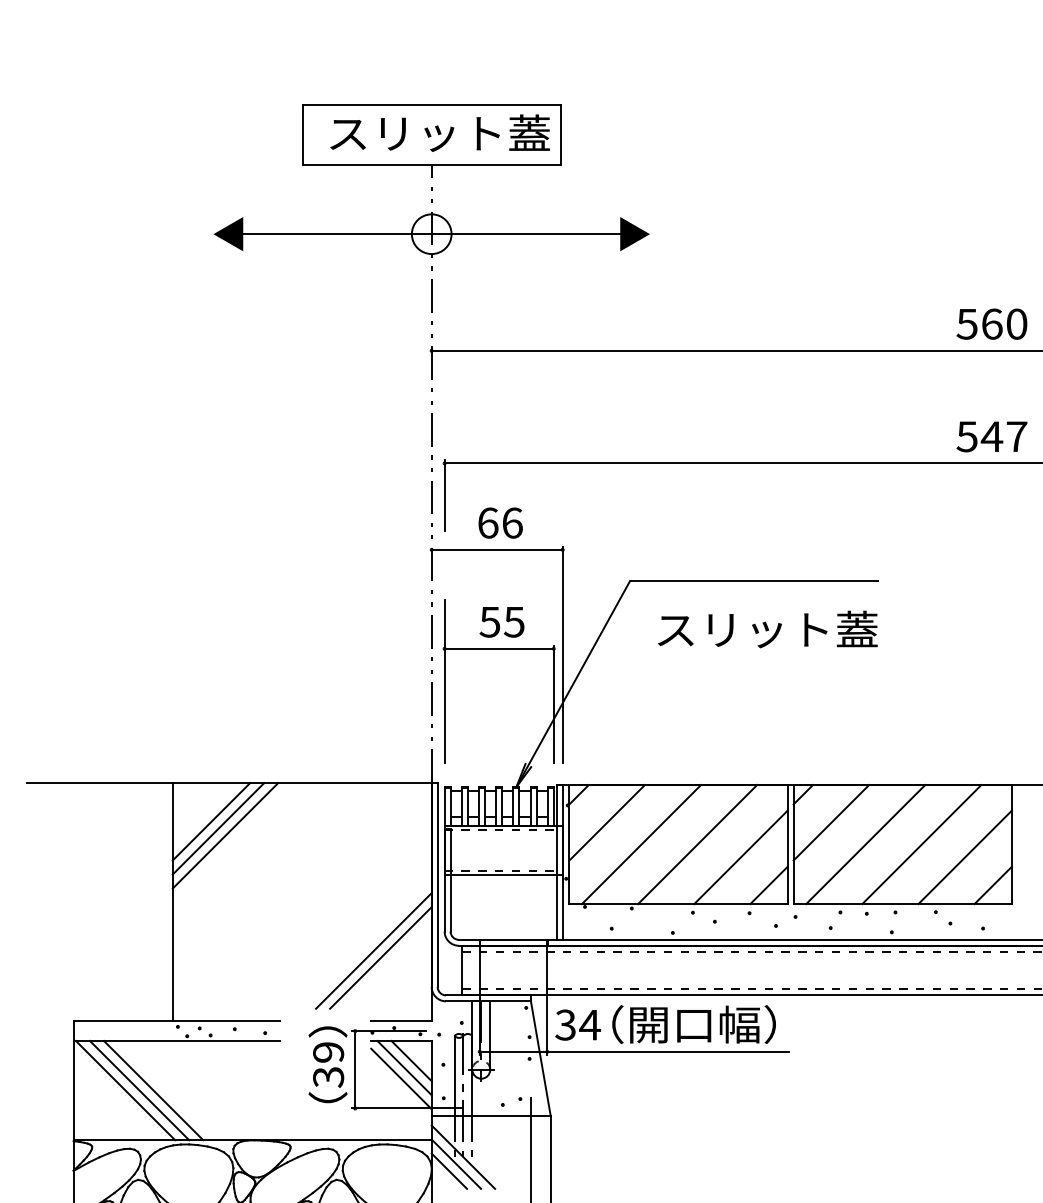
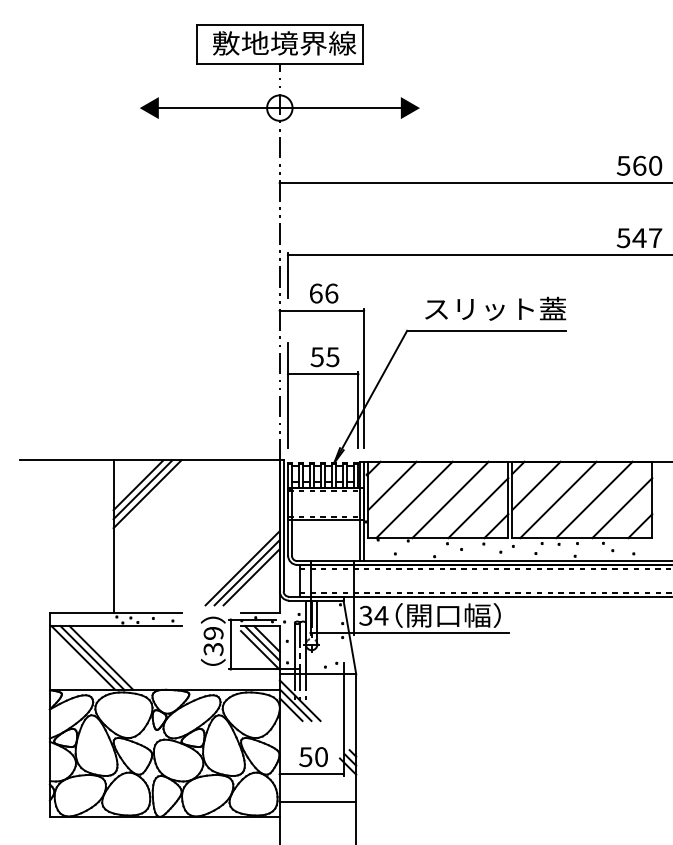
text: (438, 133) -> (284, 43), スリット蓋 -> 敷地境界線
text: (767, 628) -> (495, 308), moved
line: (387, 965) -> (251, 577), added

